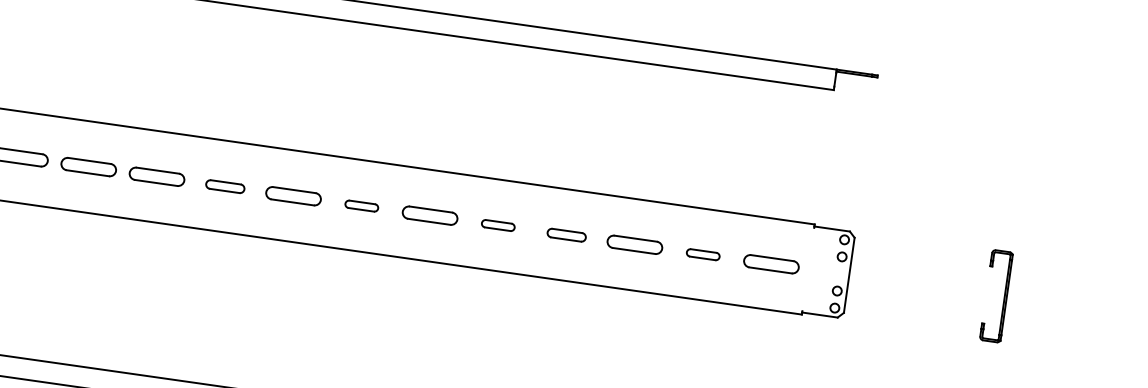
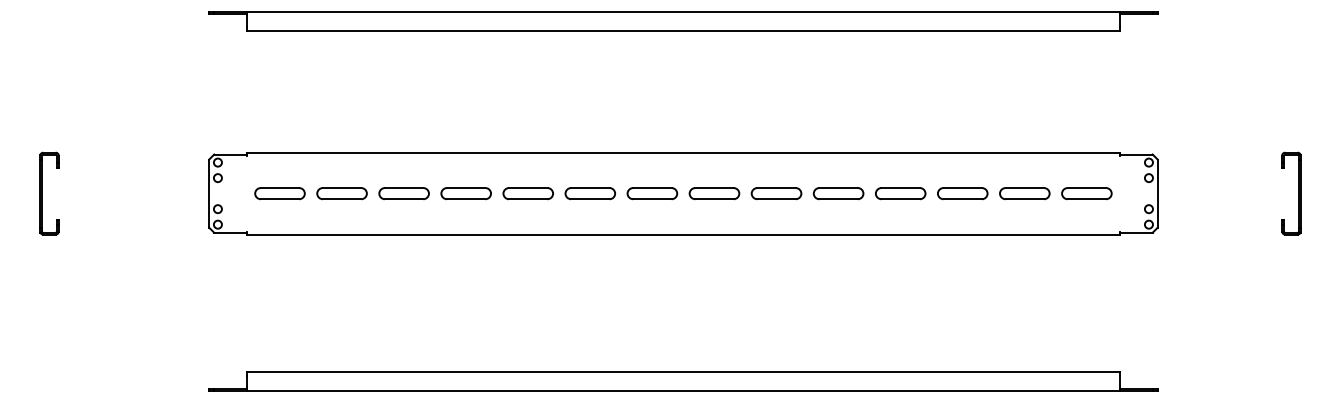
part: (225, 186) -> (590, 193), size x1.43
part: (361, 205) -> (714, 193), size x1.67
part: (498, 225) -> (838, 193), size x1.67
part: (566, 234) -> (900, 193), size x1.43
part: (702, 254) -> (1024, 193), size x1.67

